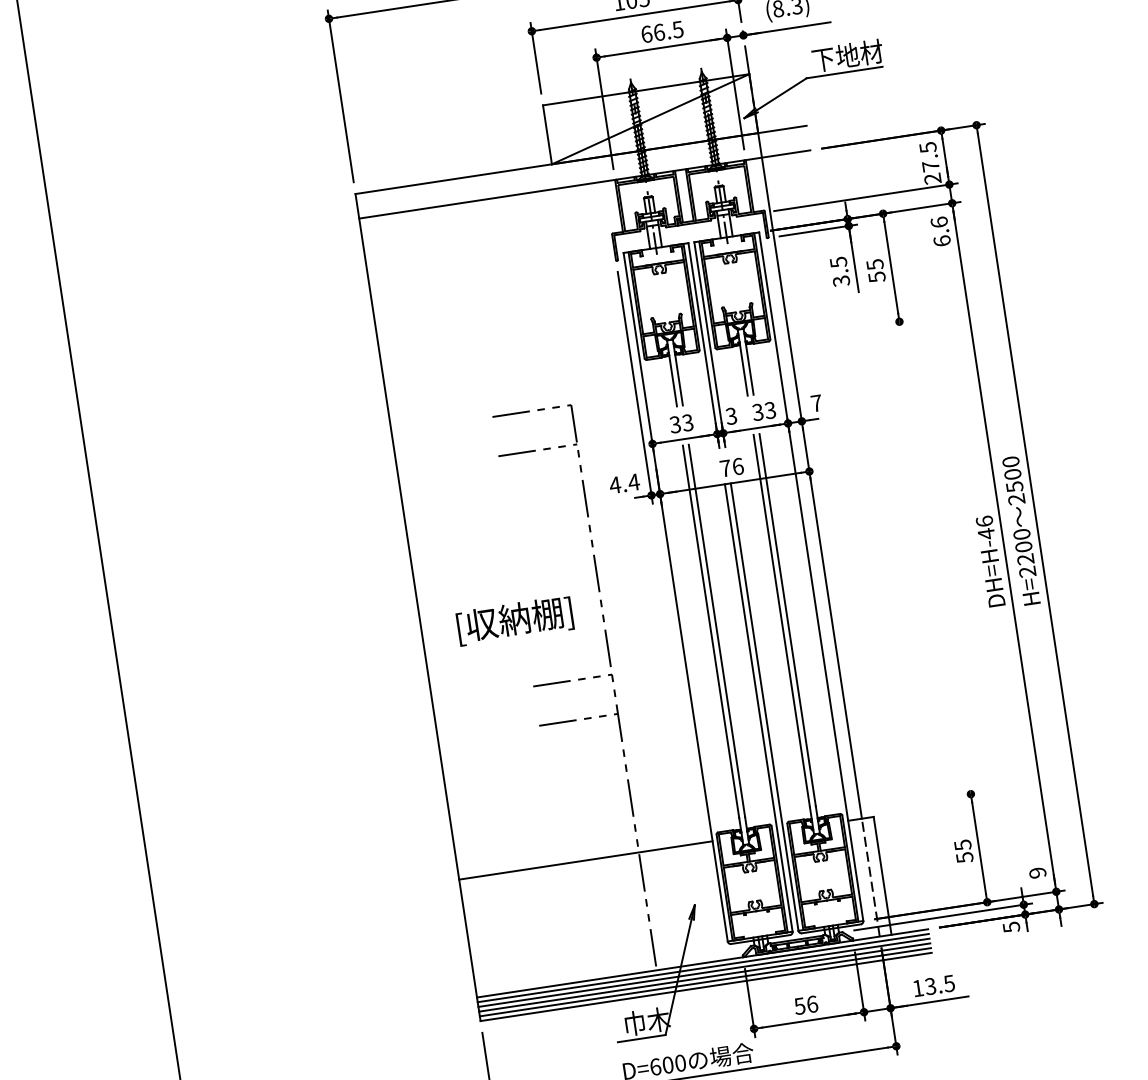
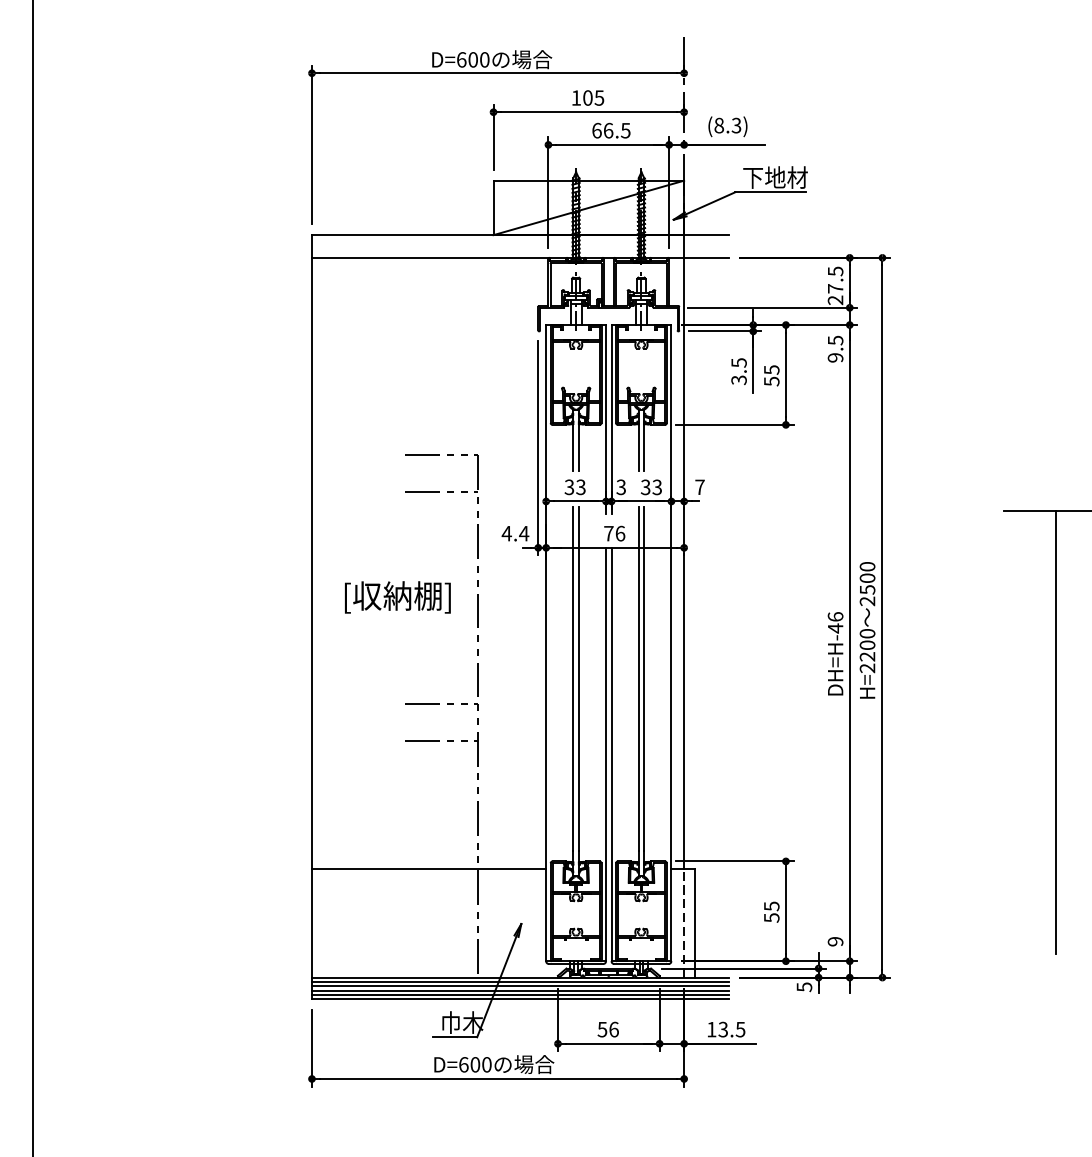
text: (940, 231) -> (835, 348), 6.6 -> 9.5
line: (843, 329) -> (734, 424), added
text: (514, 620) -> (397, 597), moved
line: (915, 802) -> (734, 861), added

